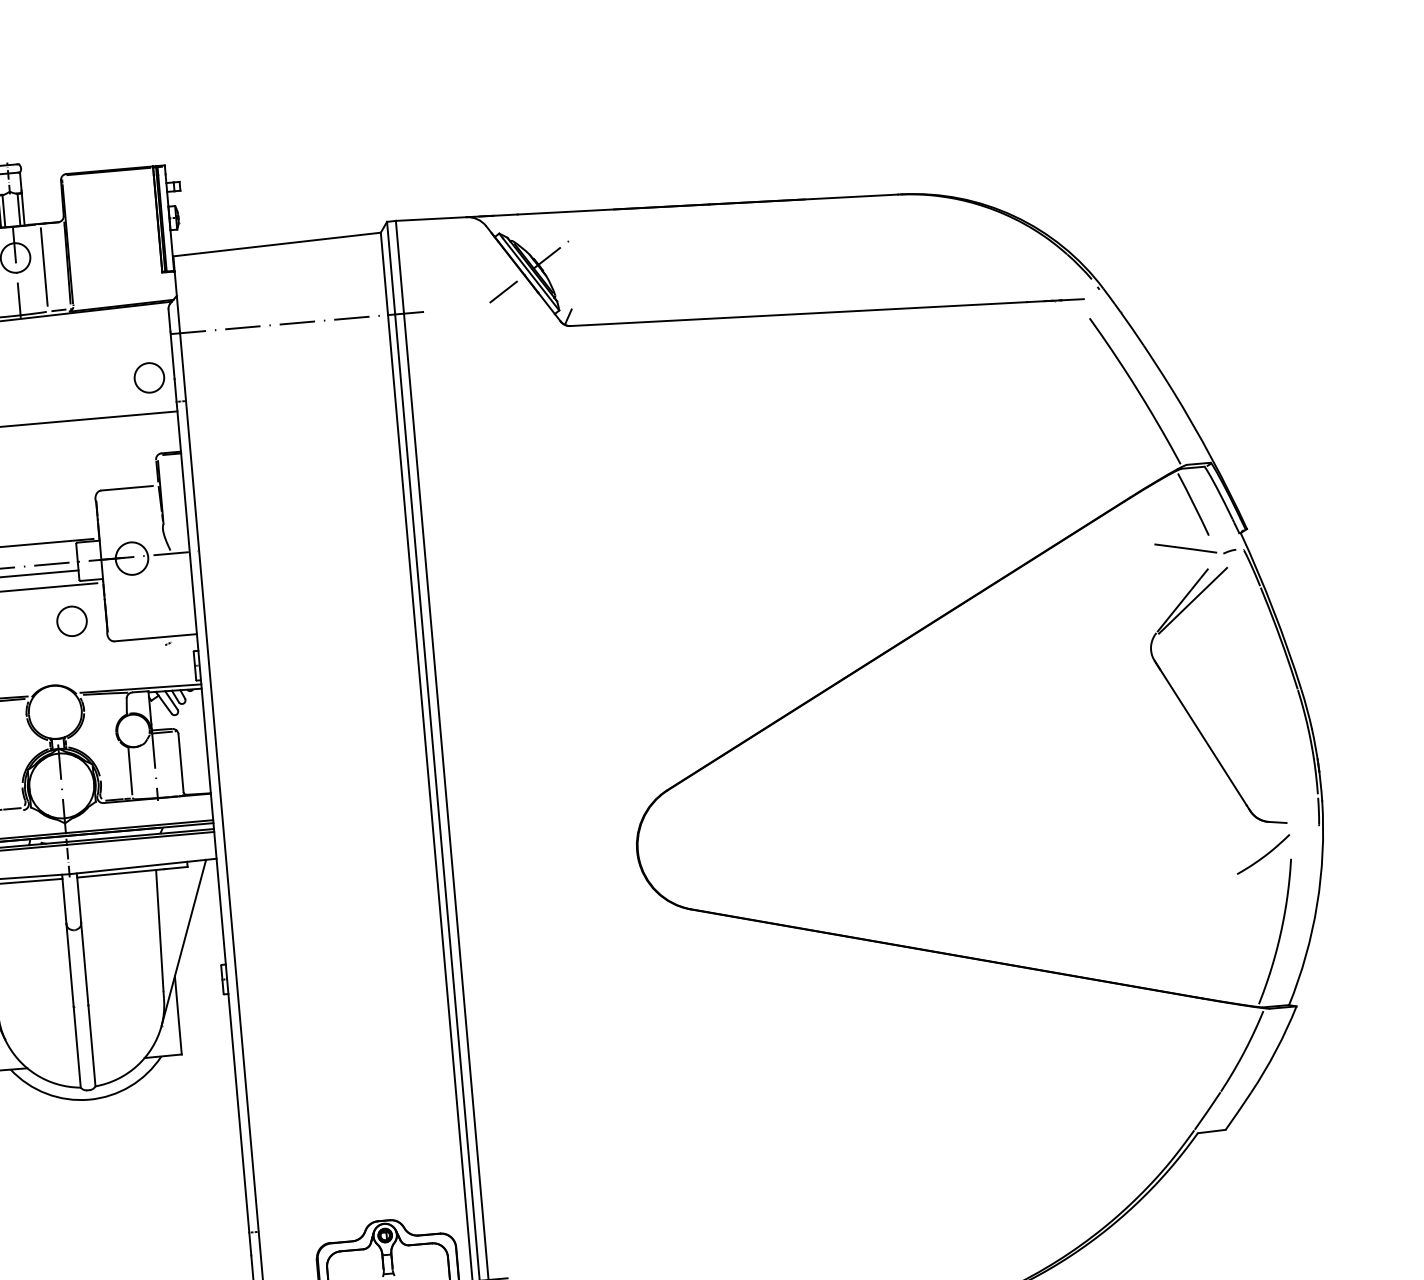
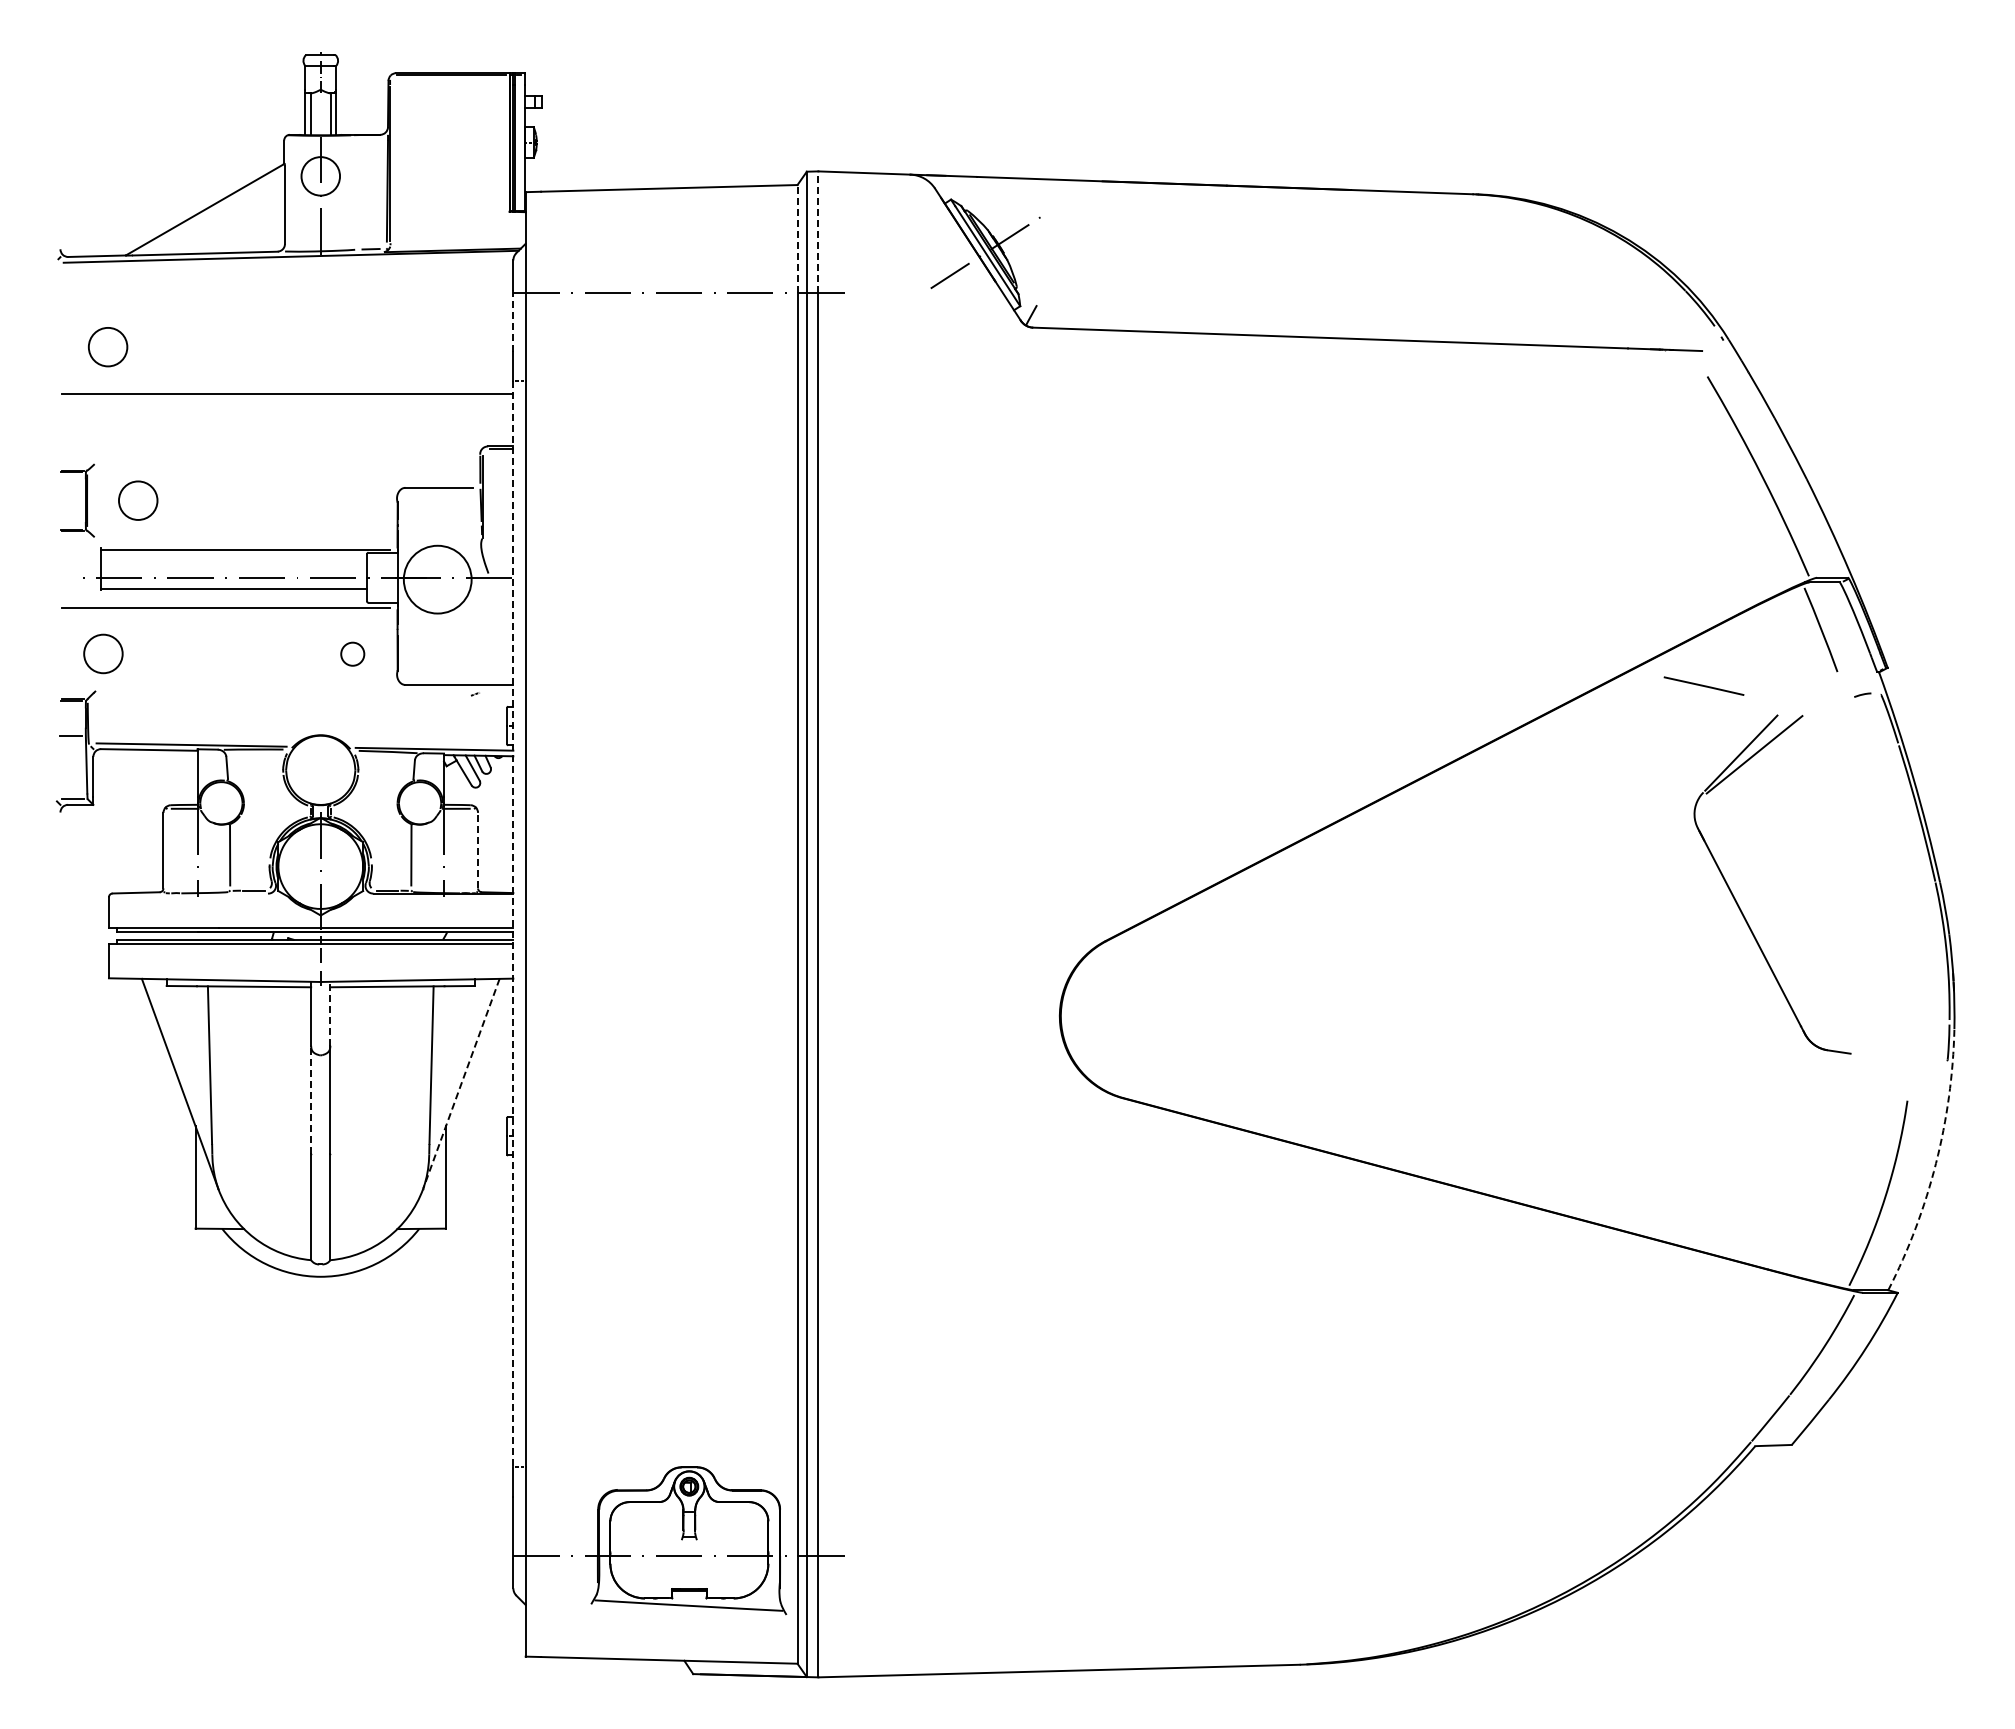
line: (43, 266) -> (356, 190), removed
line: (400, 267) -> (818, 232), solid -> dashed
line: (384, 273) -> (797, 238), solid -> dashed
line: (172, 355) -> (513, 320), solid -> dashed
circle: (149, 378) -> (480, 347), removed
line: (1185, 548) -> (1703, 685), moved
circle: (131, 558) -> (437, 579), size x1.6
circle: (71, 620) -> (352, 653), size x0.6
part: (1190, 715) -> (1738, 903), moved
line: (181, 763) -> (478, 850), solid -> dashed
line: (213, 817) -> (513, 924), solid -> dashed
curve: (1264, 855) -> (1873, 1093), removed
line: (79, 897) -> (330, 1013), solid -> dashed
arc: (1317, 904) -> (1936, 1163), solid -> dashed
line: (183, 942) -> (461, 1083), solid -> dashed
line: (70, 964) -> (311, 1099), solid -> dashed

